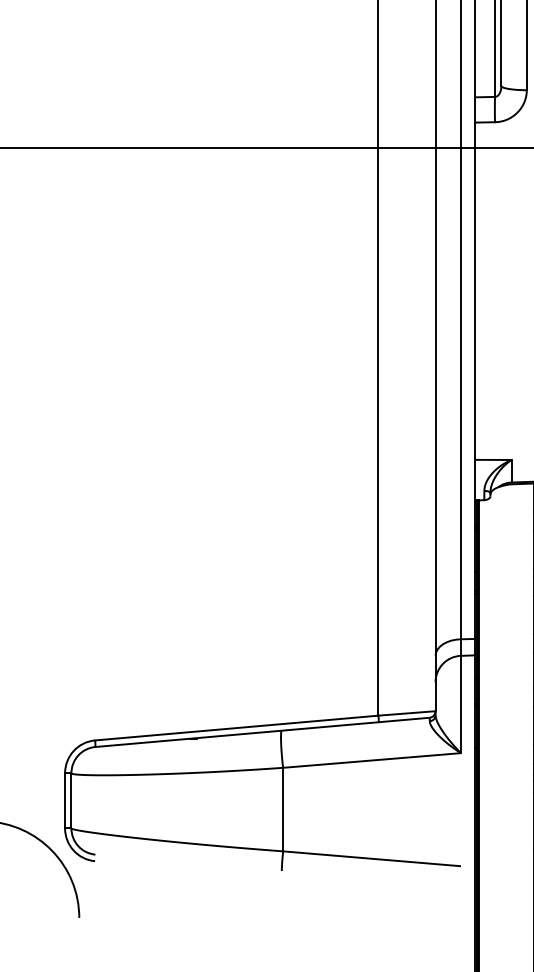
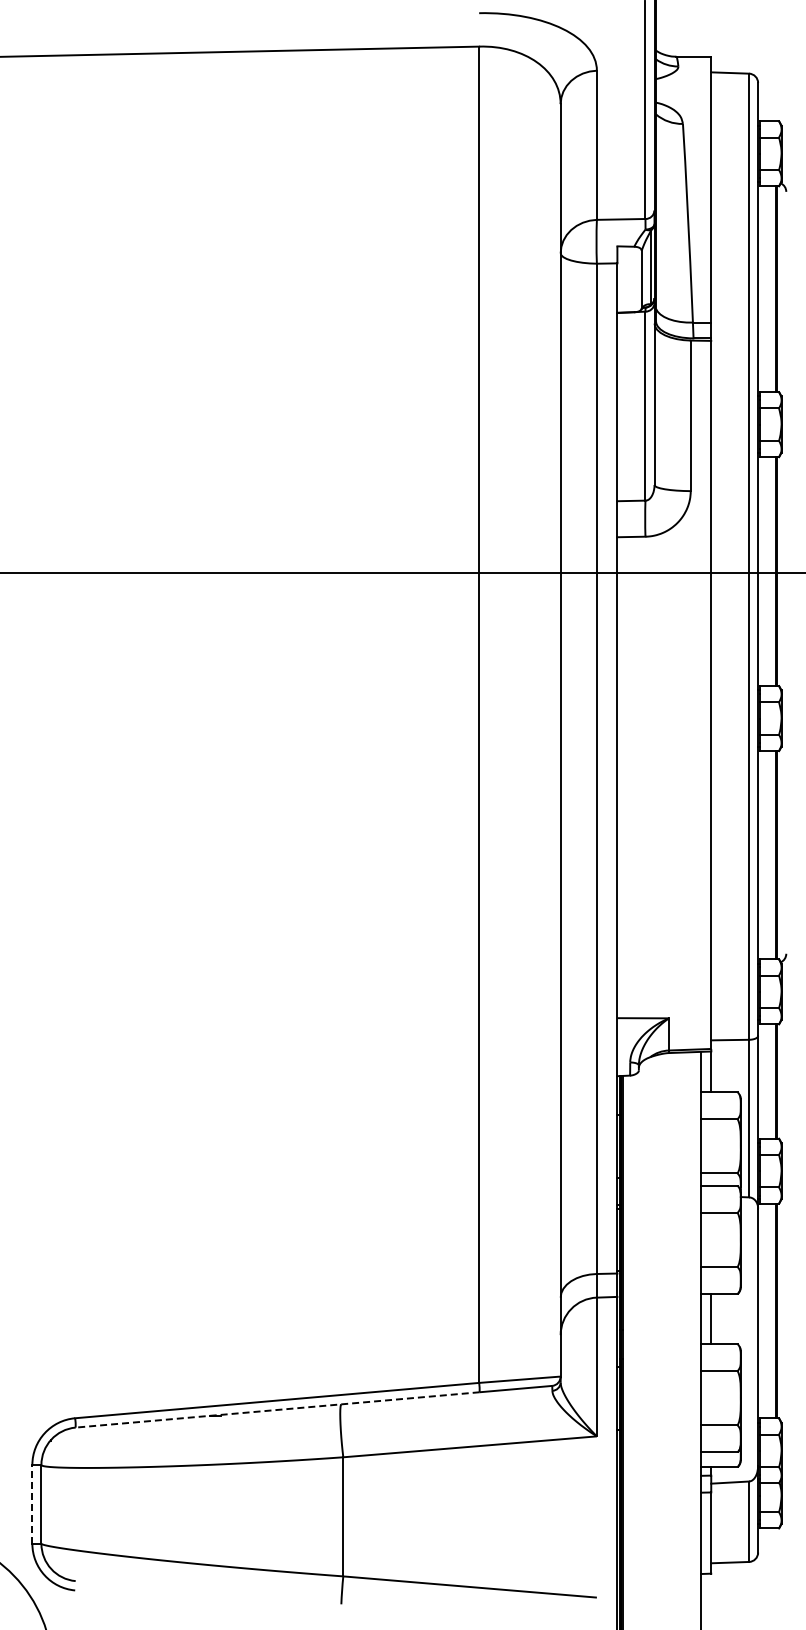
line: (236, 734) -> (277, 1409), solid -> dashed
line: (65, 800) -> (32, 1503), solid -> dashed

